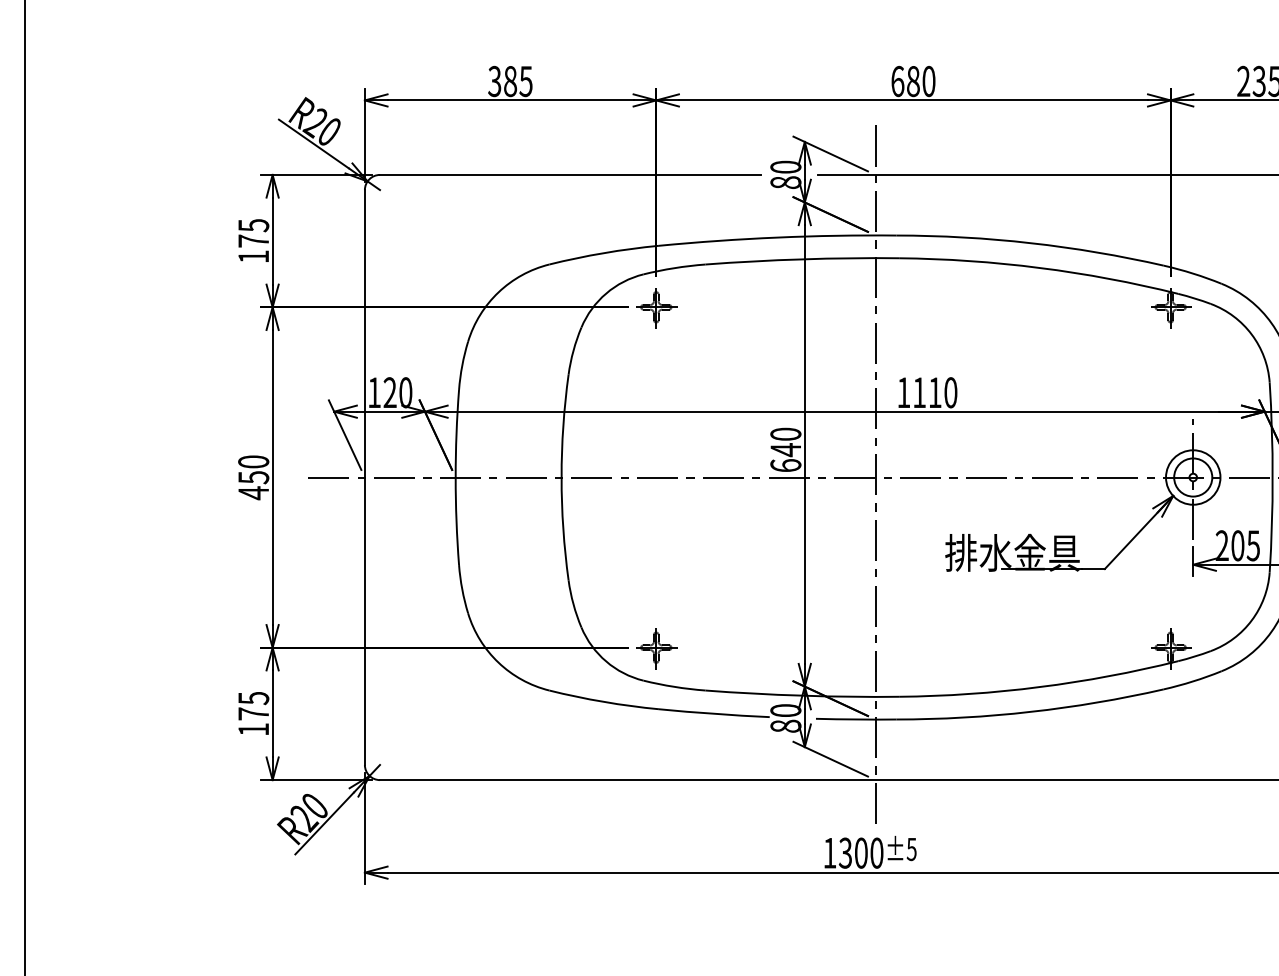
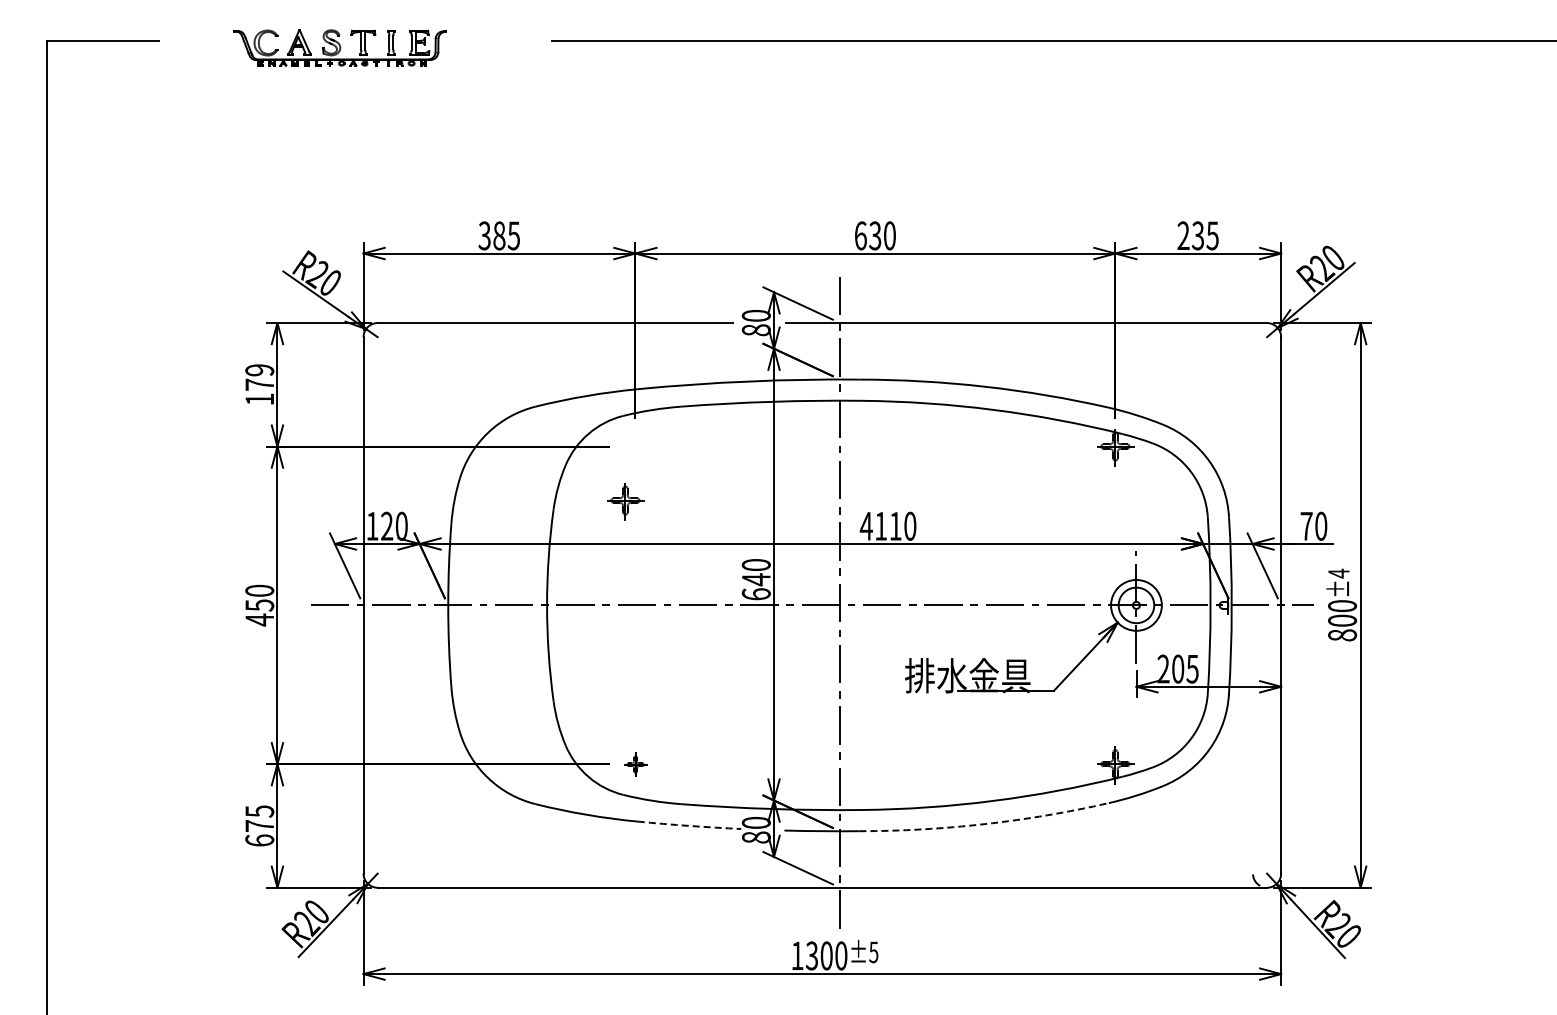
text: (913, 81) -> (875, 235), 680 -> 630
text: (253, 225) -> (259, 370), 175 -> 179
part: (656, 308) -> (625, 501), moved
text: (902, 392) -> (865, 526), 1110 -> 4110
part: (656, 649) -> (635, 765), size x0.6
arc: (1030, 712) -> (984, 824), solid -> dashed
arc: (714, 713) -> (689, 825), solid -> dashed
text: (253, 729) -> (259, 840), 175 -> 675

